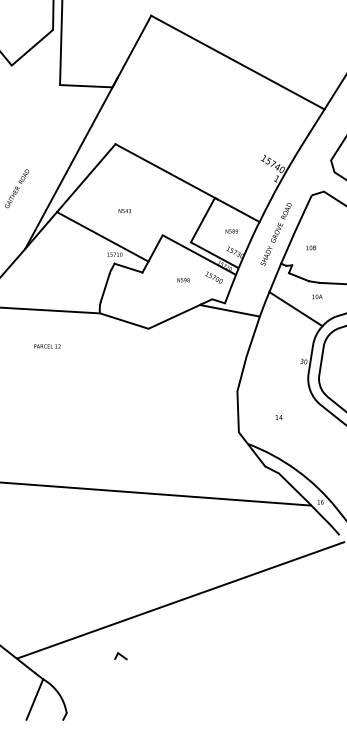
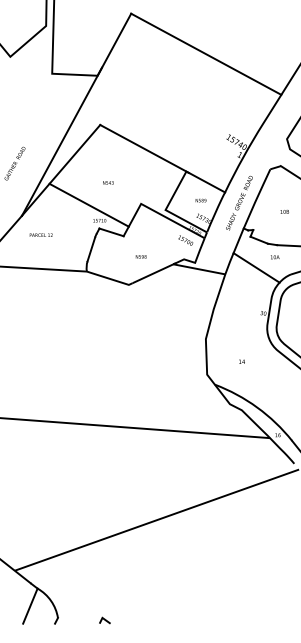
text: (310, 247) -> (284, 211), moved
text: (182, 279) -> (140, 256), moved
text: (46, 345) -> (40, 234), moved
line: (120, 656) -> (104, 620), moved

